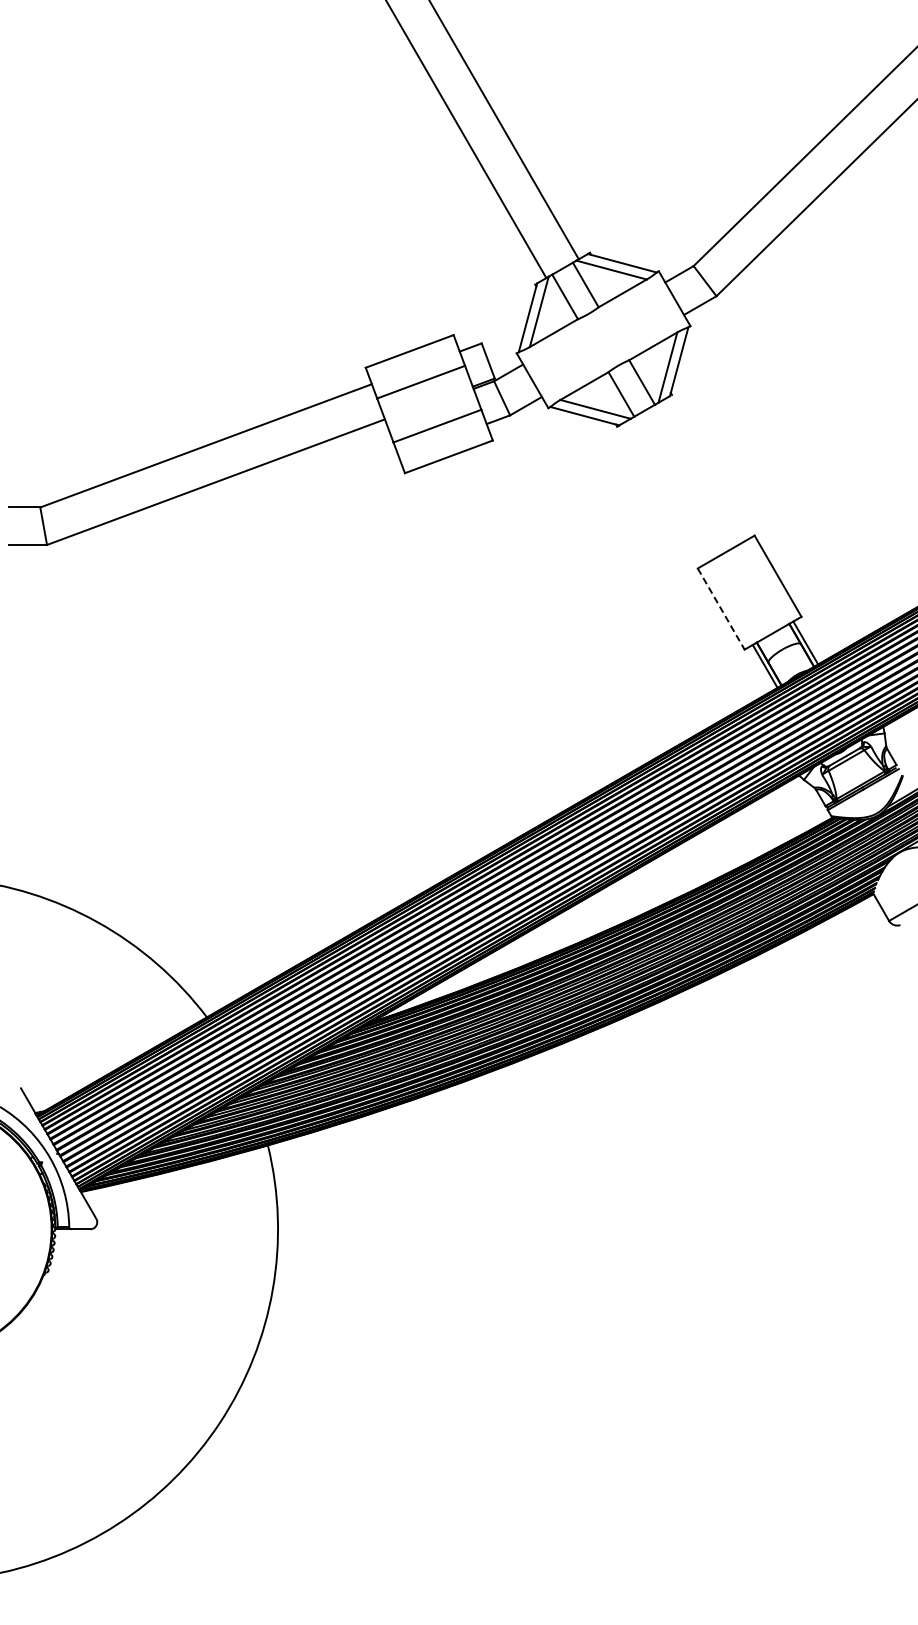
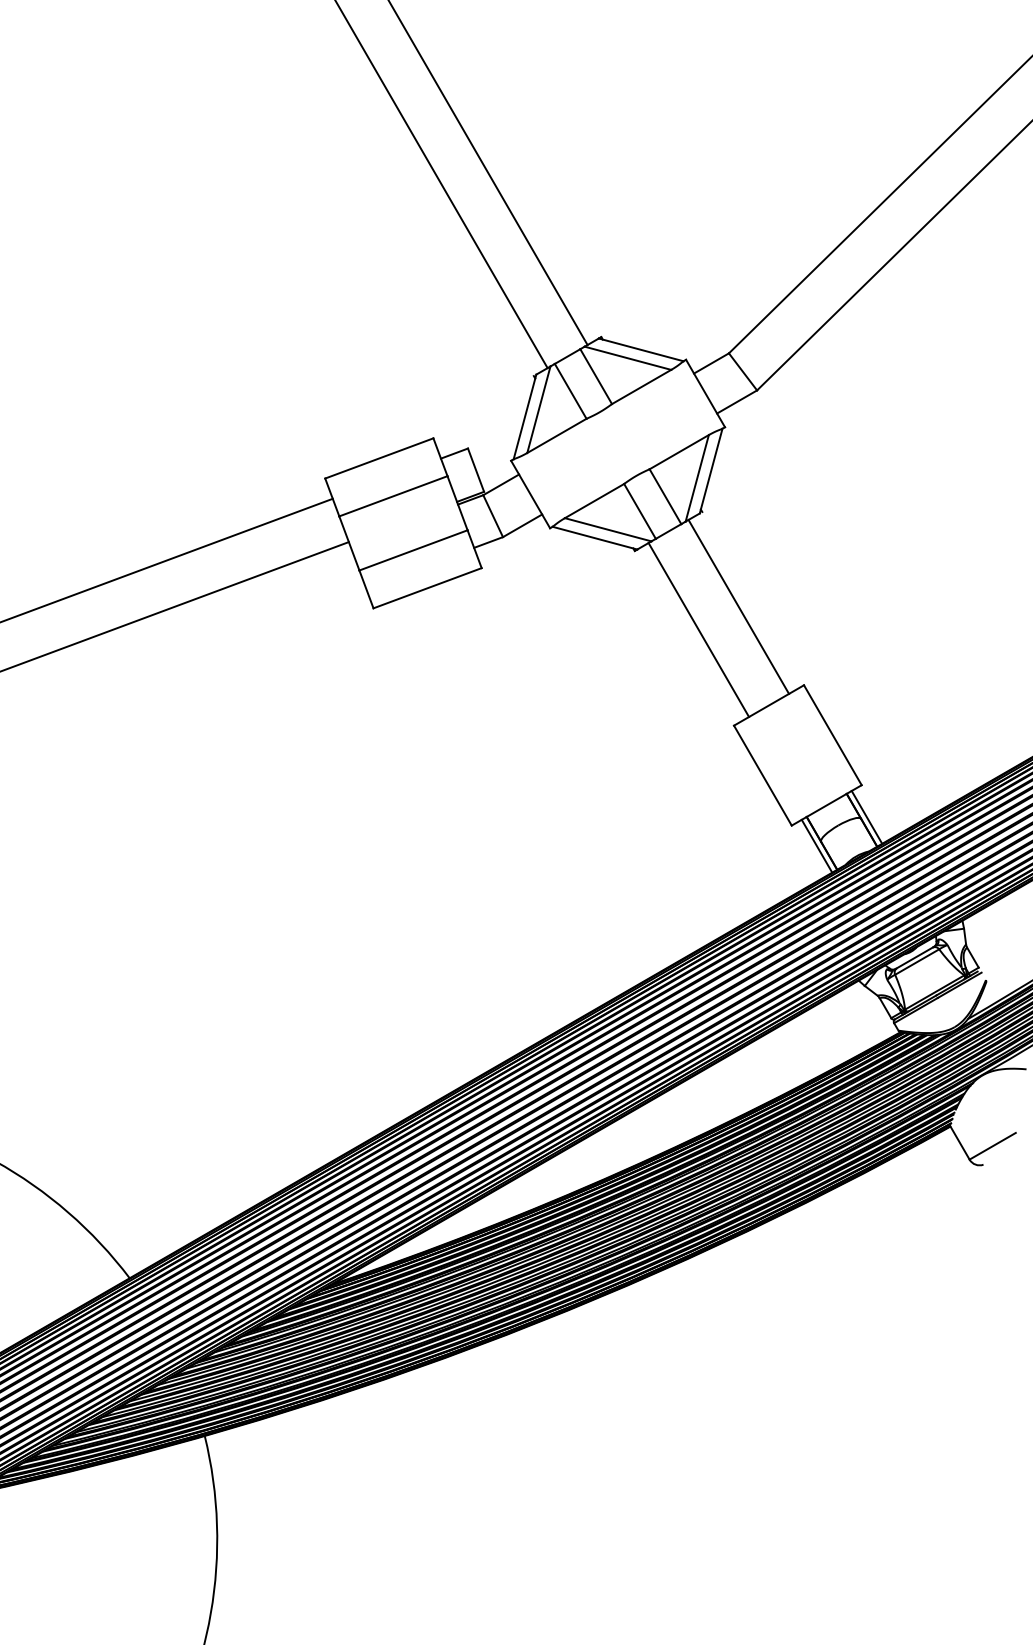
line: (701, 471) -> (738, 606), added
line: (668, 490) -> (697, 629), added
line: (721, 609) -> (763, 776), dashed -> solid

